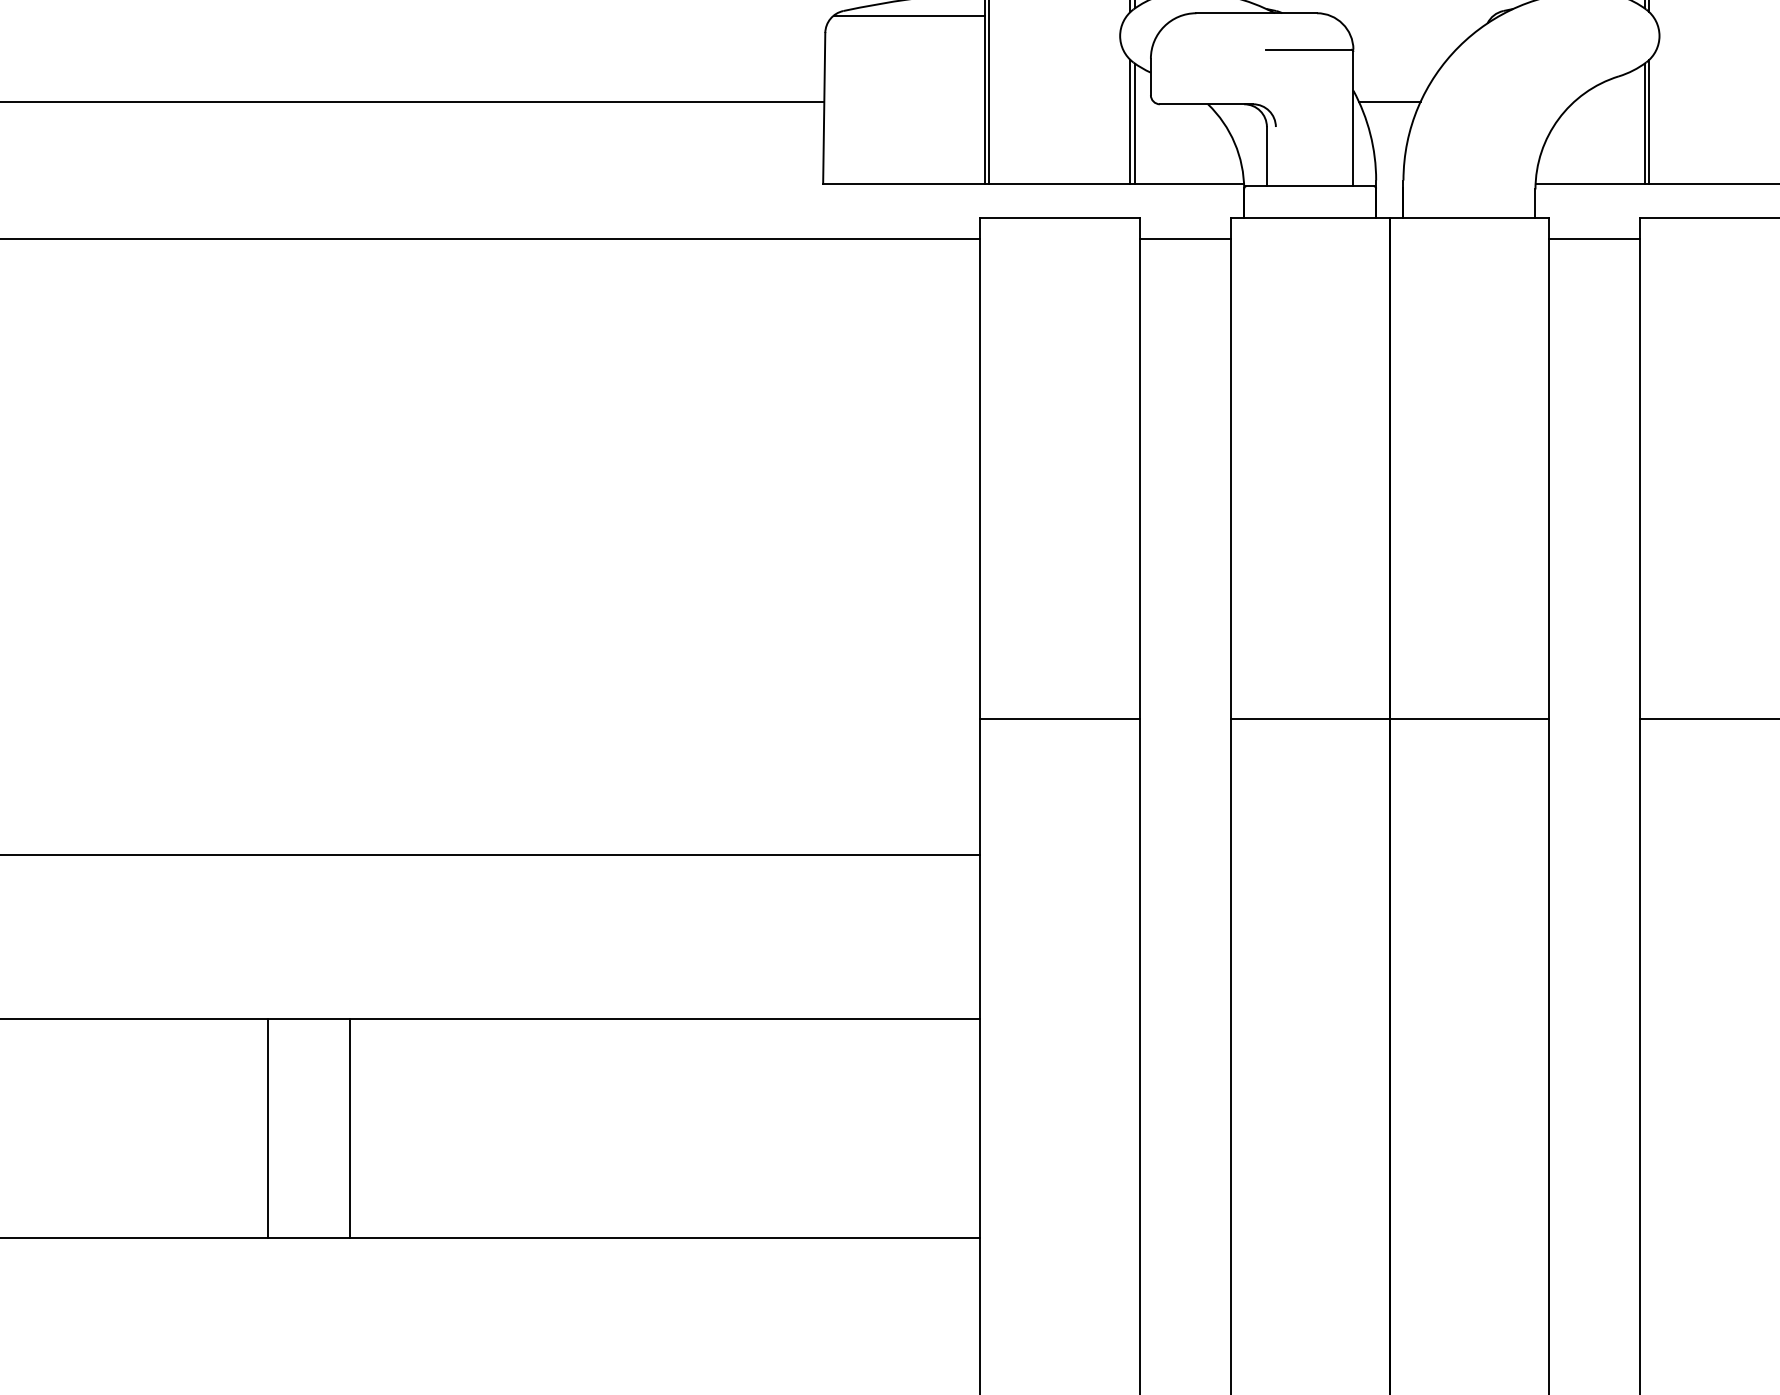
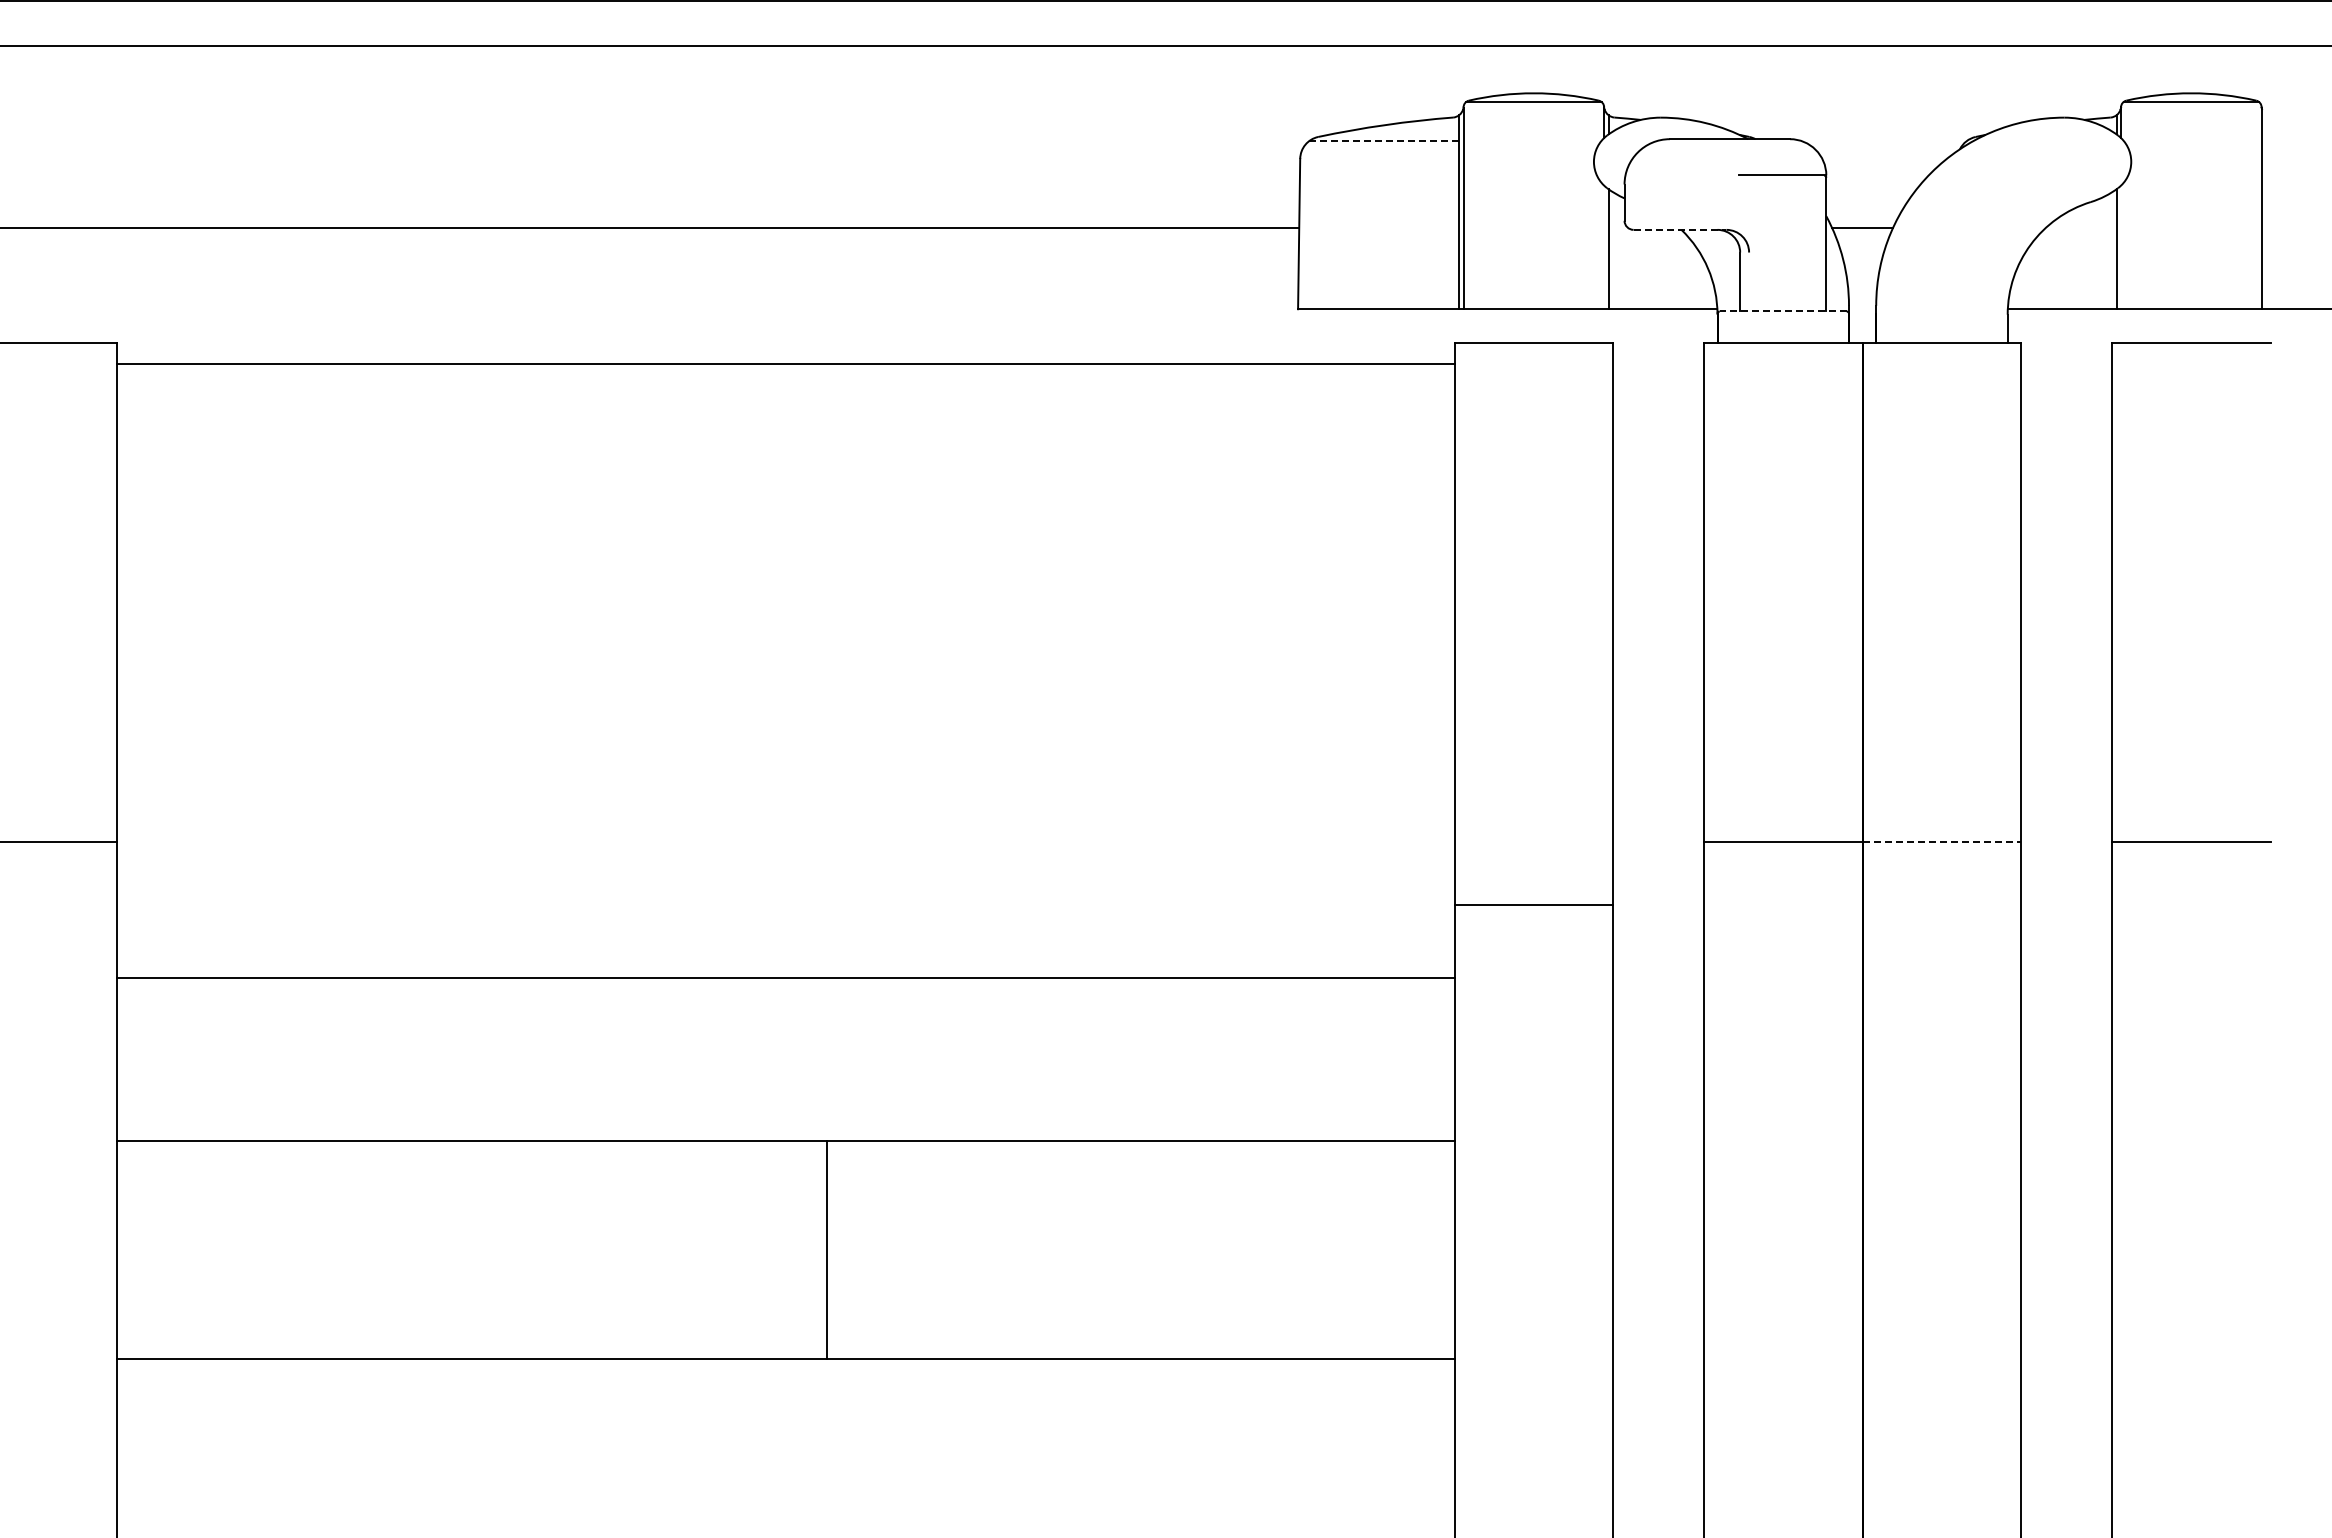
line: (909, 15) -> (1384, 141), solid -> dashed
line: (1207, 103) -> (1680, 229), solid -> dashed
line: (1130, 121) -> (1604, 247), removed
line: (1649, 121) -> (2121, 247), removed
line: (1309, 186) -> (1782, 311), solid -> dashed
line: (1184, 238) -> (1658, 363), removed
line: (1594, 238) -> (2066, 363), removed
line: (1059, 719) -> (1533, 905), moved
line: (1470, 719) -> (1942, 842), solid -> dashed
line: (267, 1127) -> (744, 1249), removed

